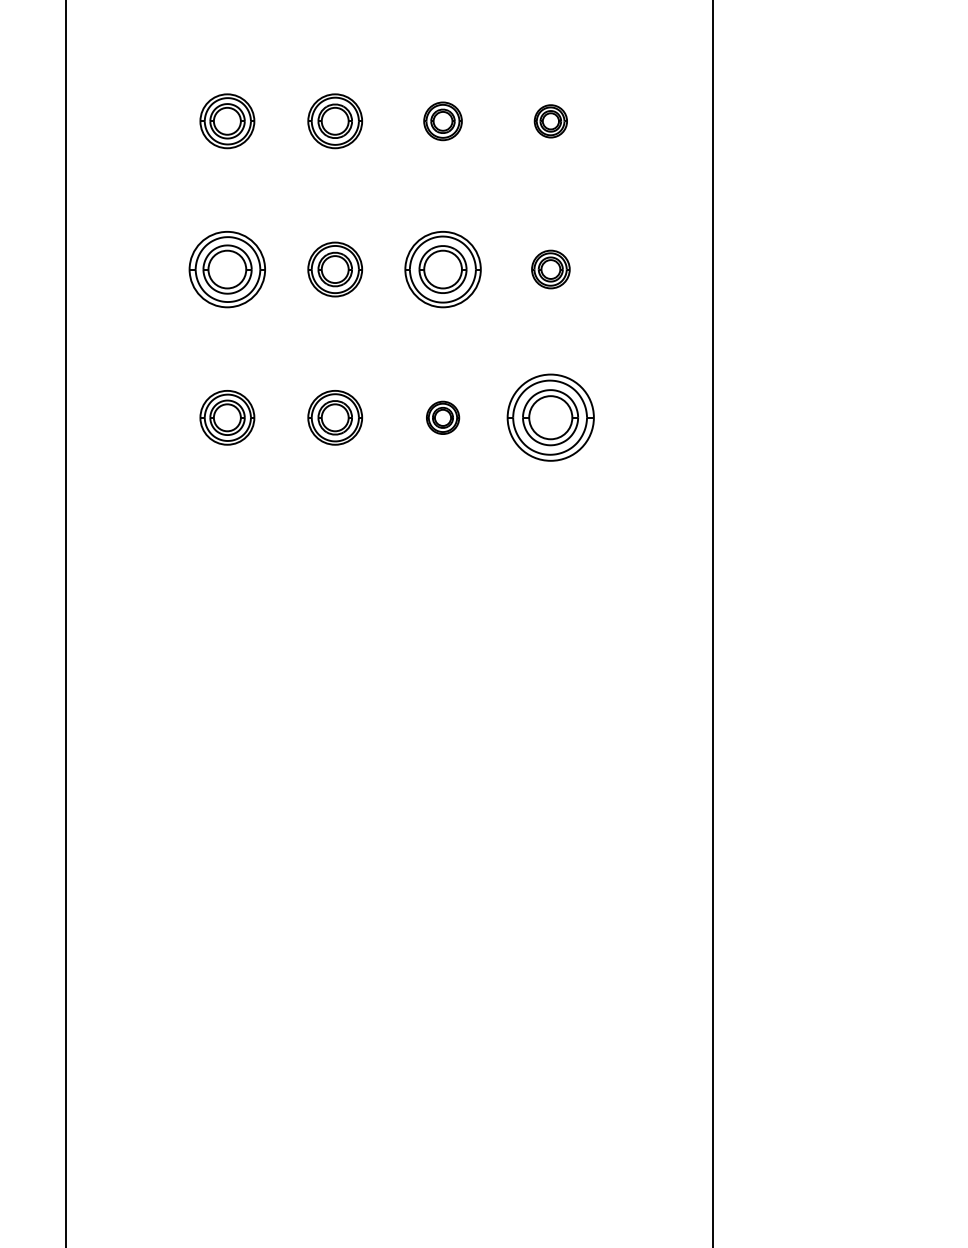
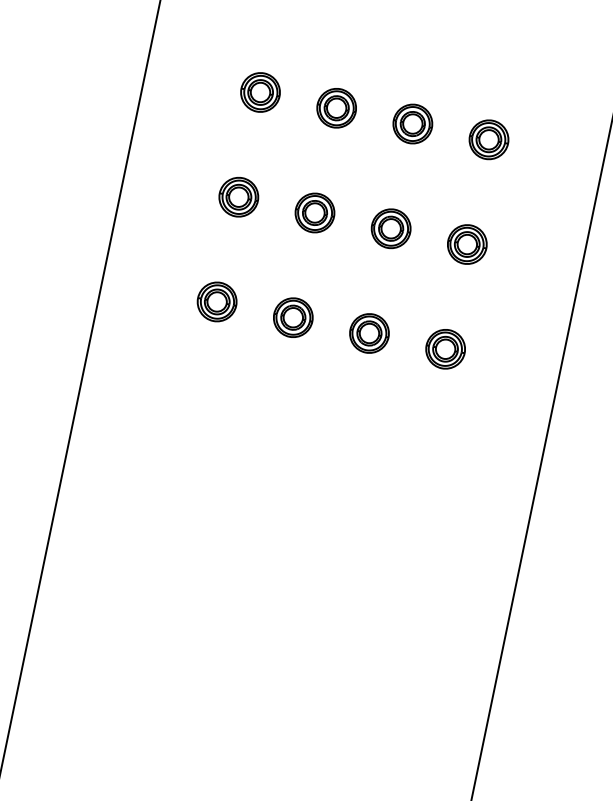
part: (442, 121) -> (412, 124), size x1.43
part: (550, 121) -> (488, 139), size x1.67
part: (227, 269) -> (238, 197), size x0.71
part: (442, 269) -> (390, 228), size x0.71
part: (550, 269) -> (467, 244), size x1.43
part: (442, 417) -> (369, 333), size x1.67
part: (550, 417) -> (445, 349), size x0.62

